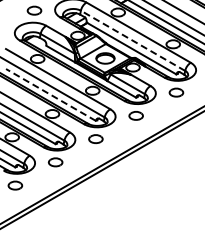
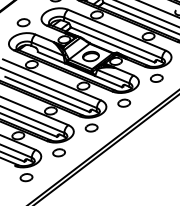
line: (132, 40) -> (112, 37), dashed -> solid
line: (50, 94) -> (46, 94), dashed -> solid

